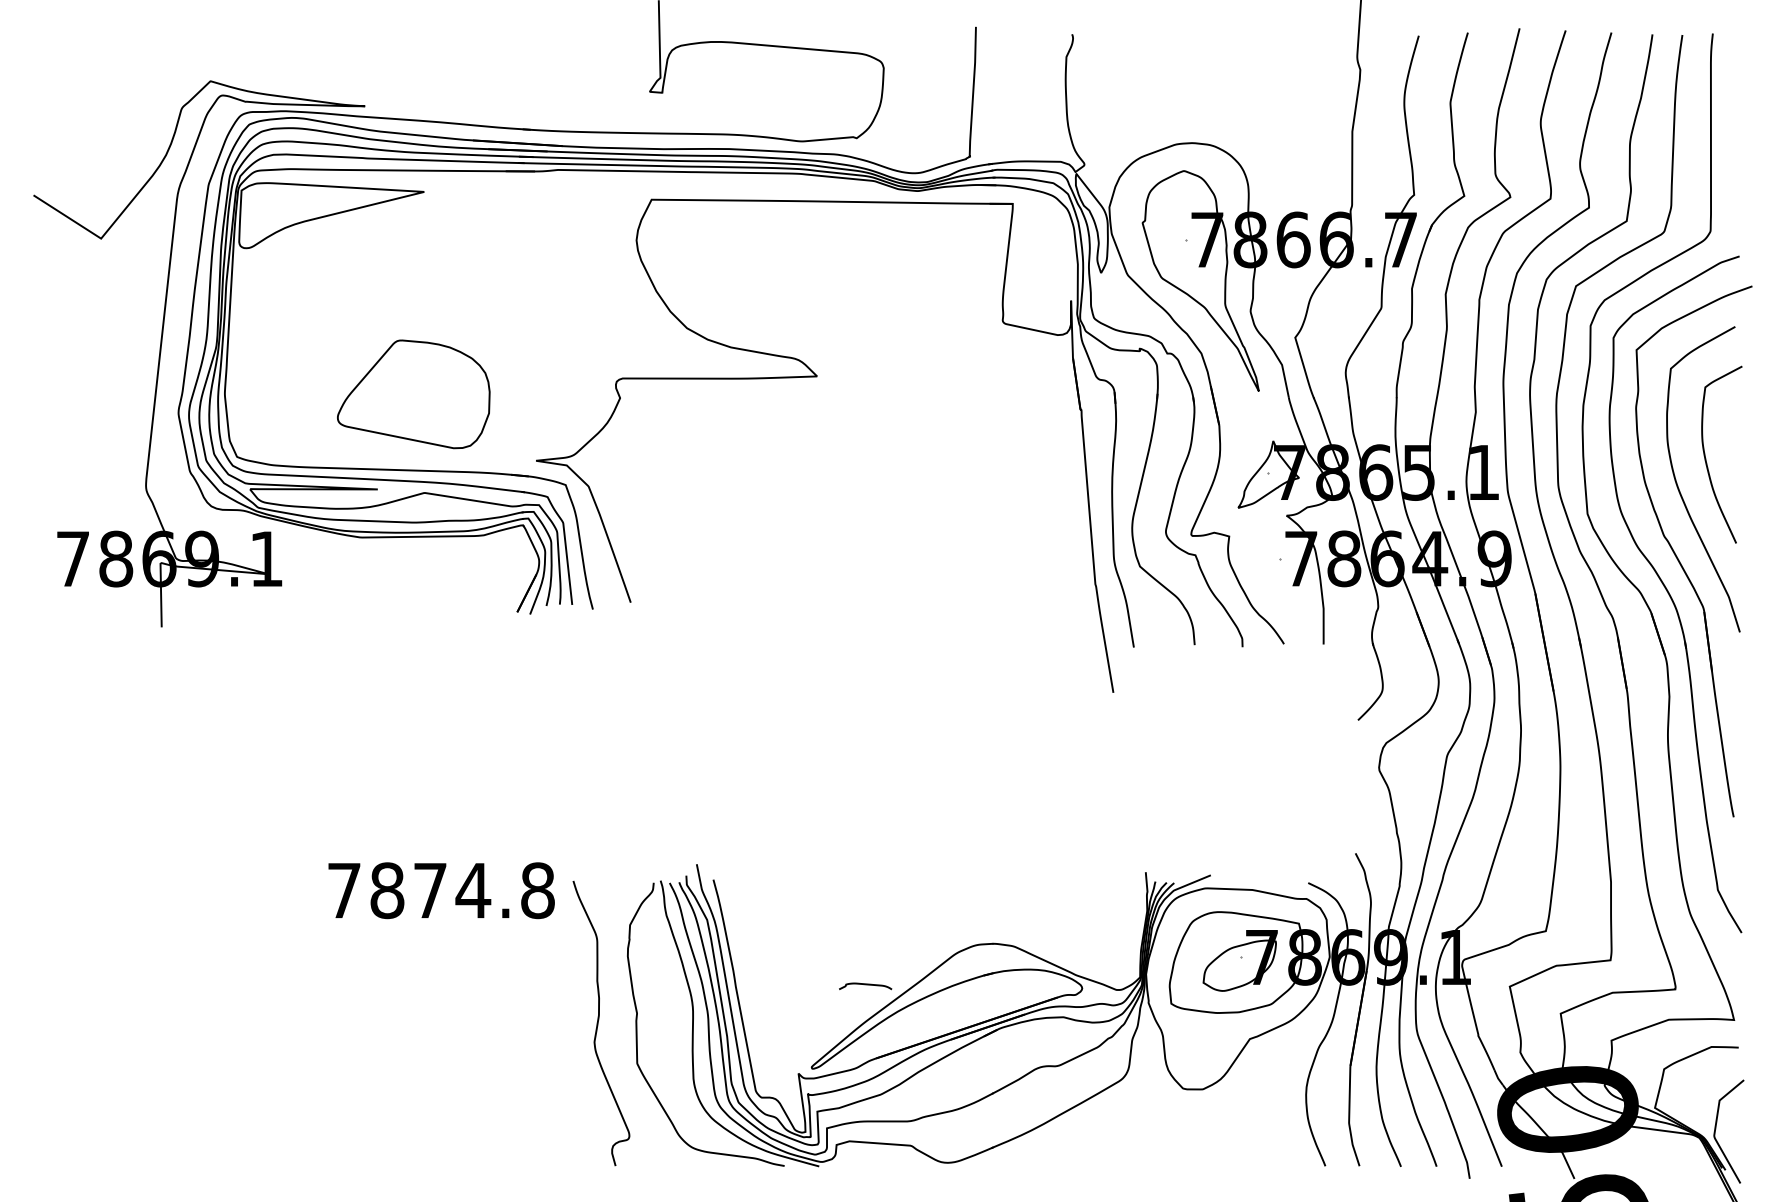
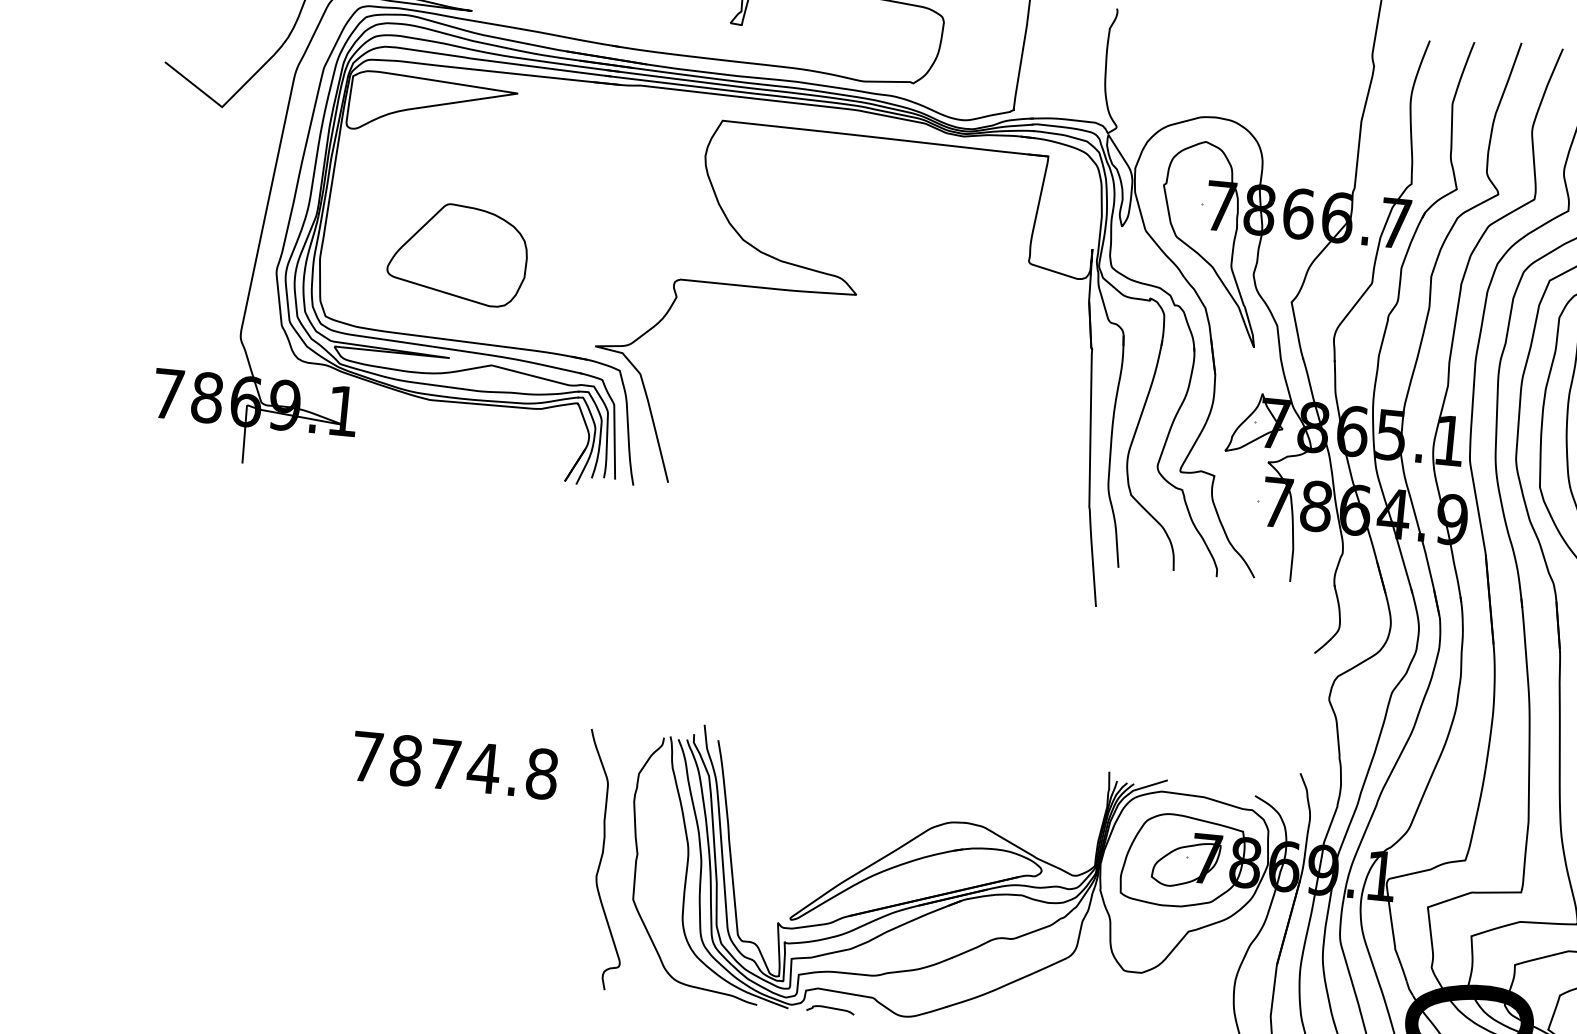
part: (413, 394) -> (457, 254), moved
text: (441, 890) -> (455, 765), moved
curve: (865, 985) -> (830, 1009), moved

